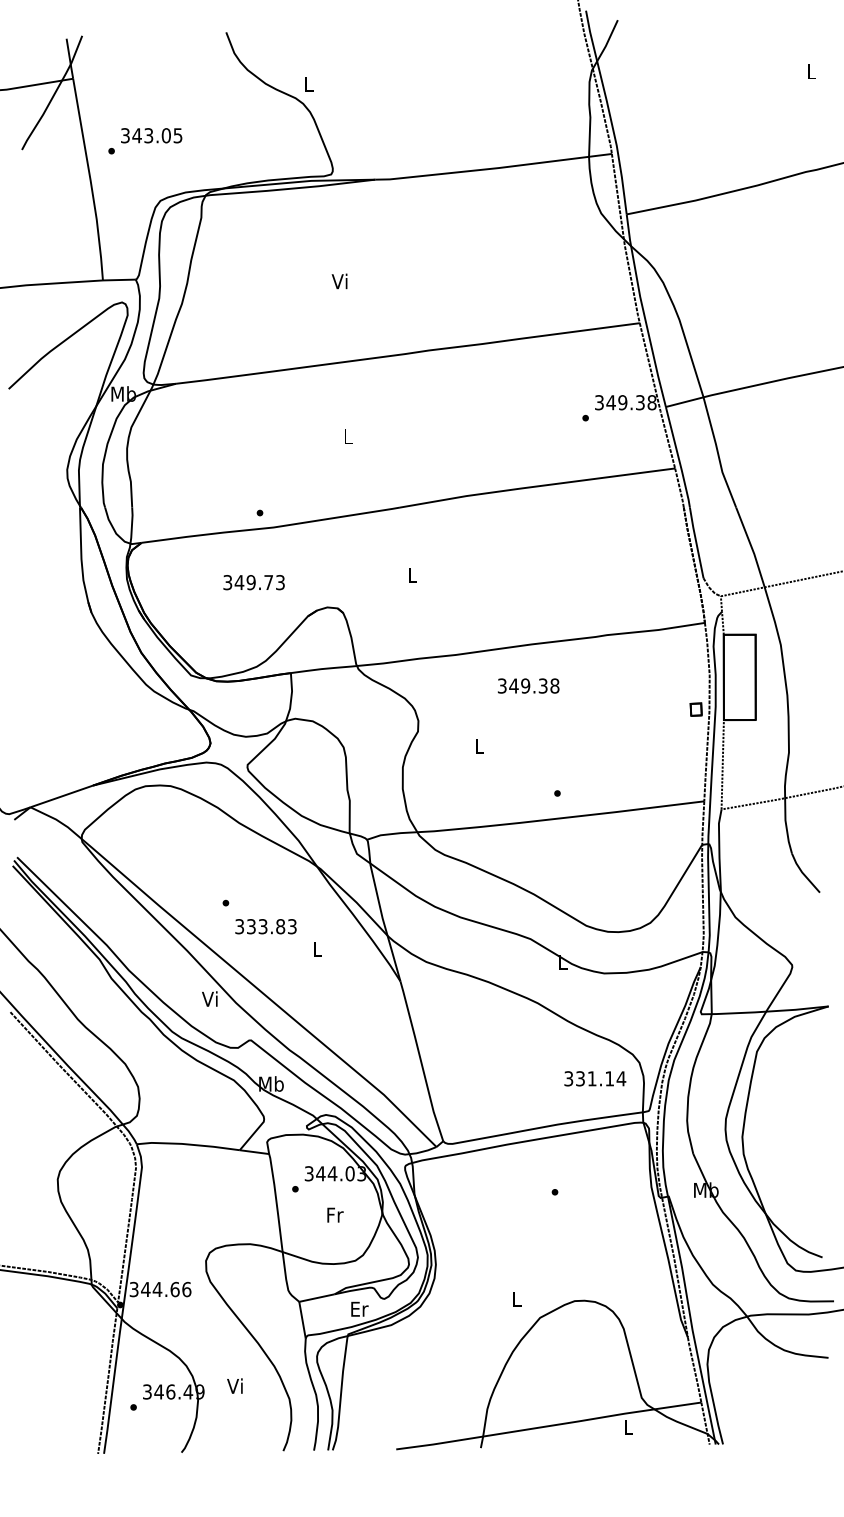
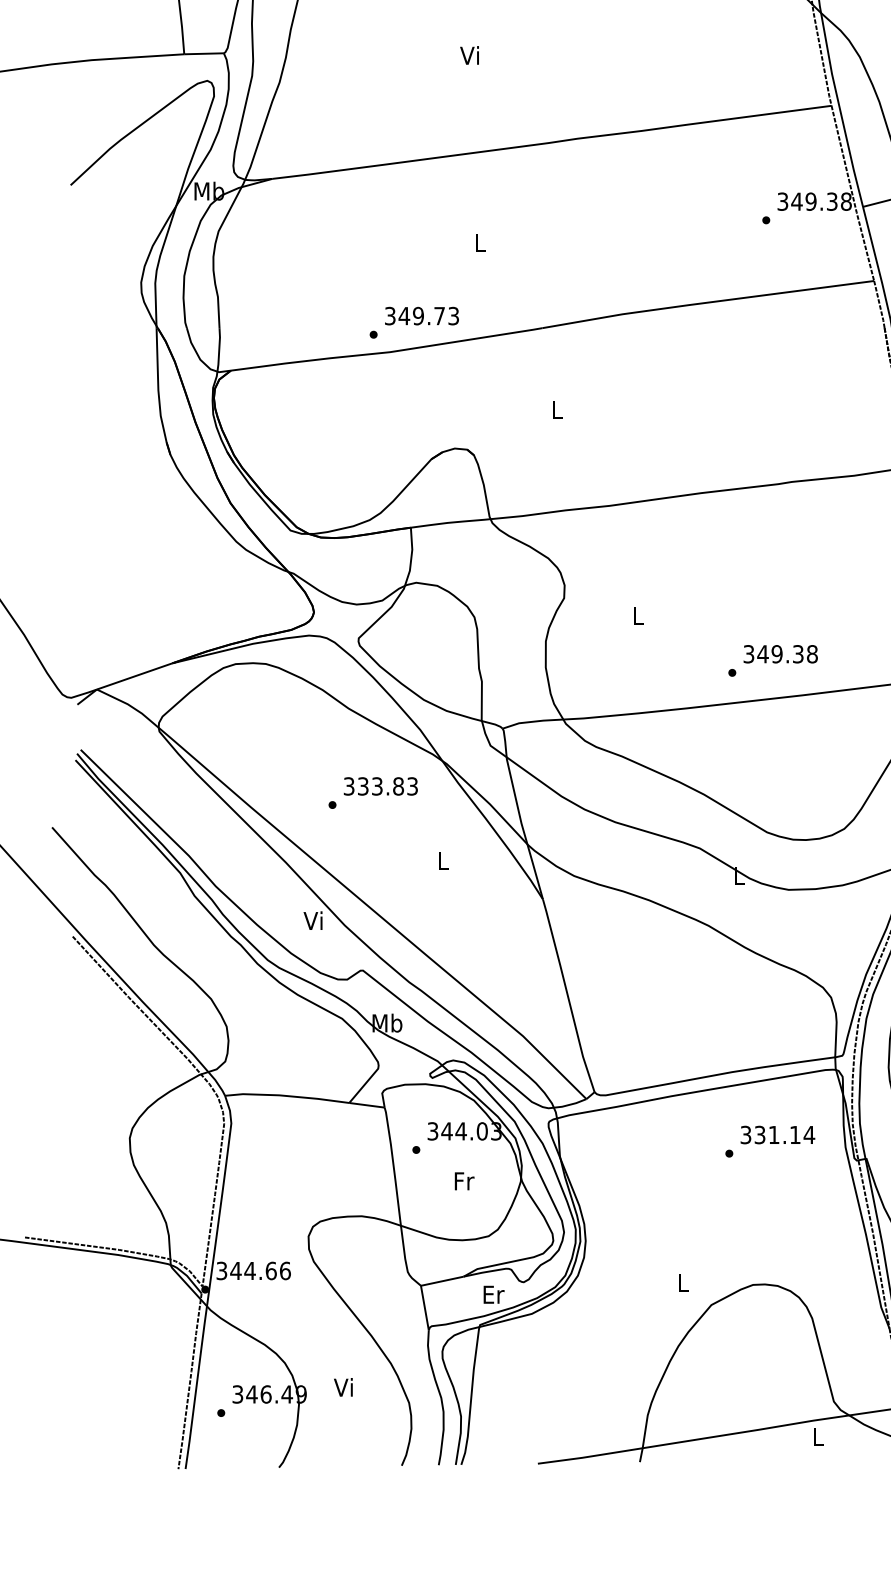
text: (253, 582) -> (421, 315), moved
text: (528, 685) -> (780, 653), moved
text: (265, 926) -> (380, 786), moved
text: (595, 1078) -> (778, 1134), moved

